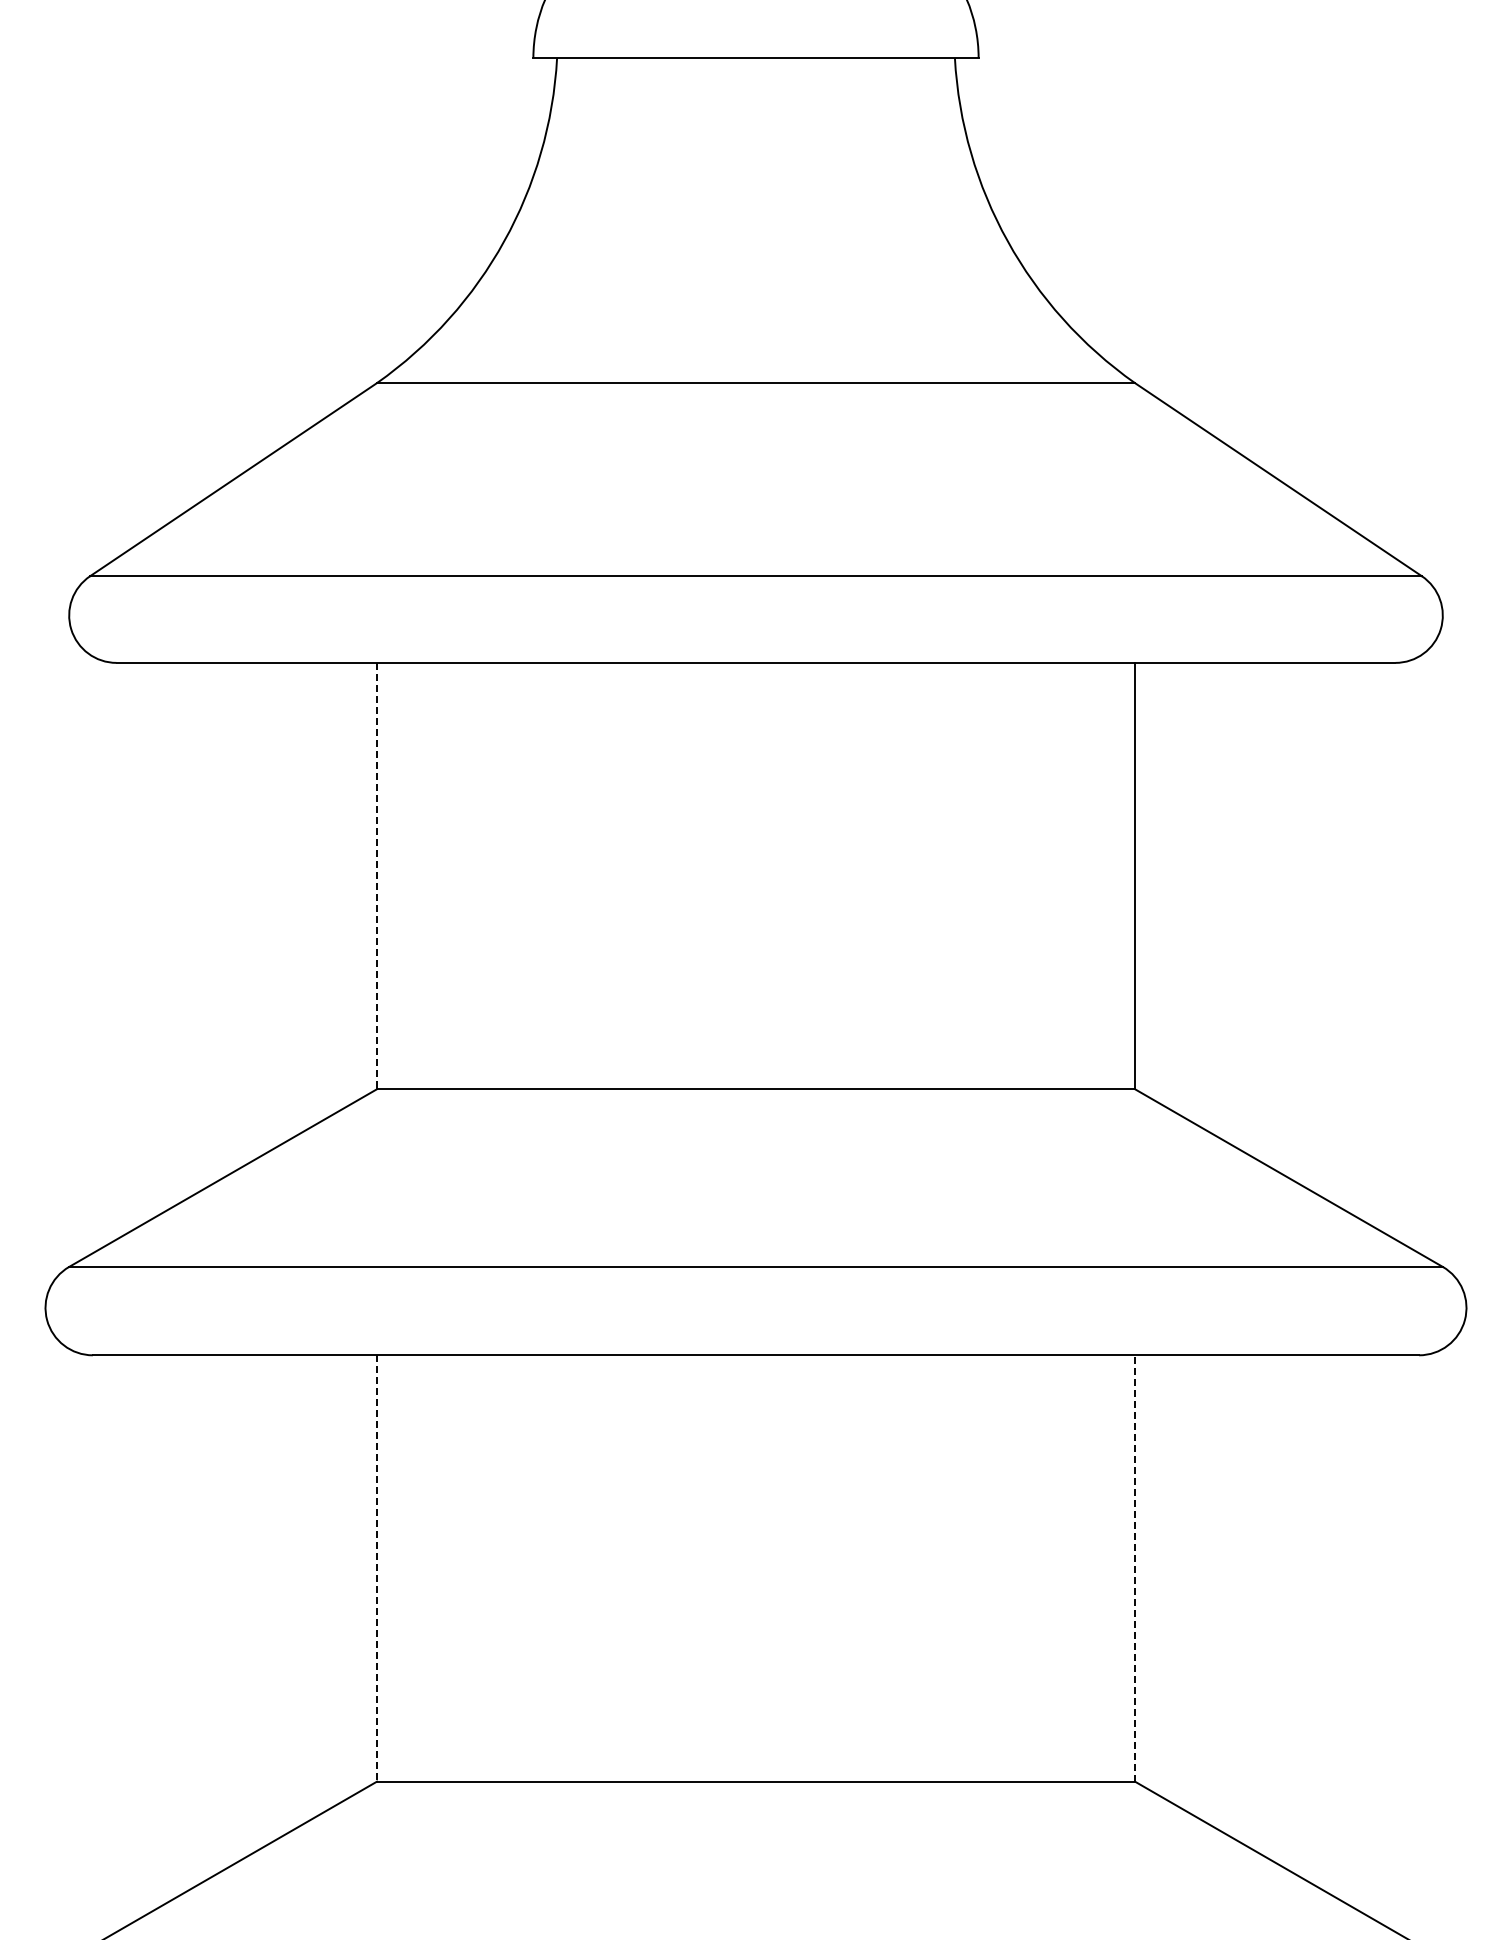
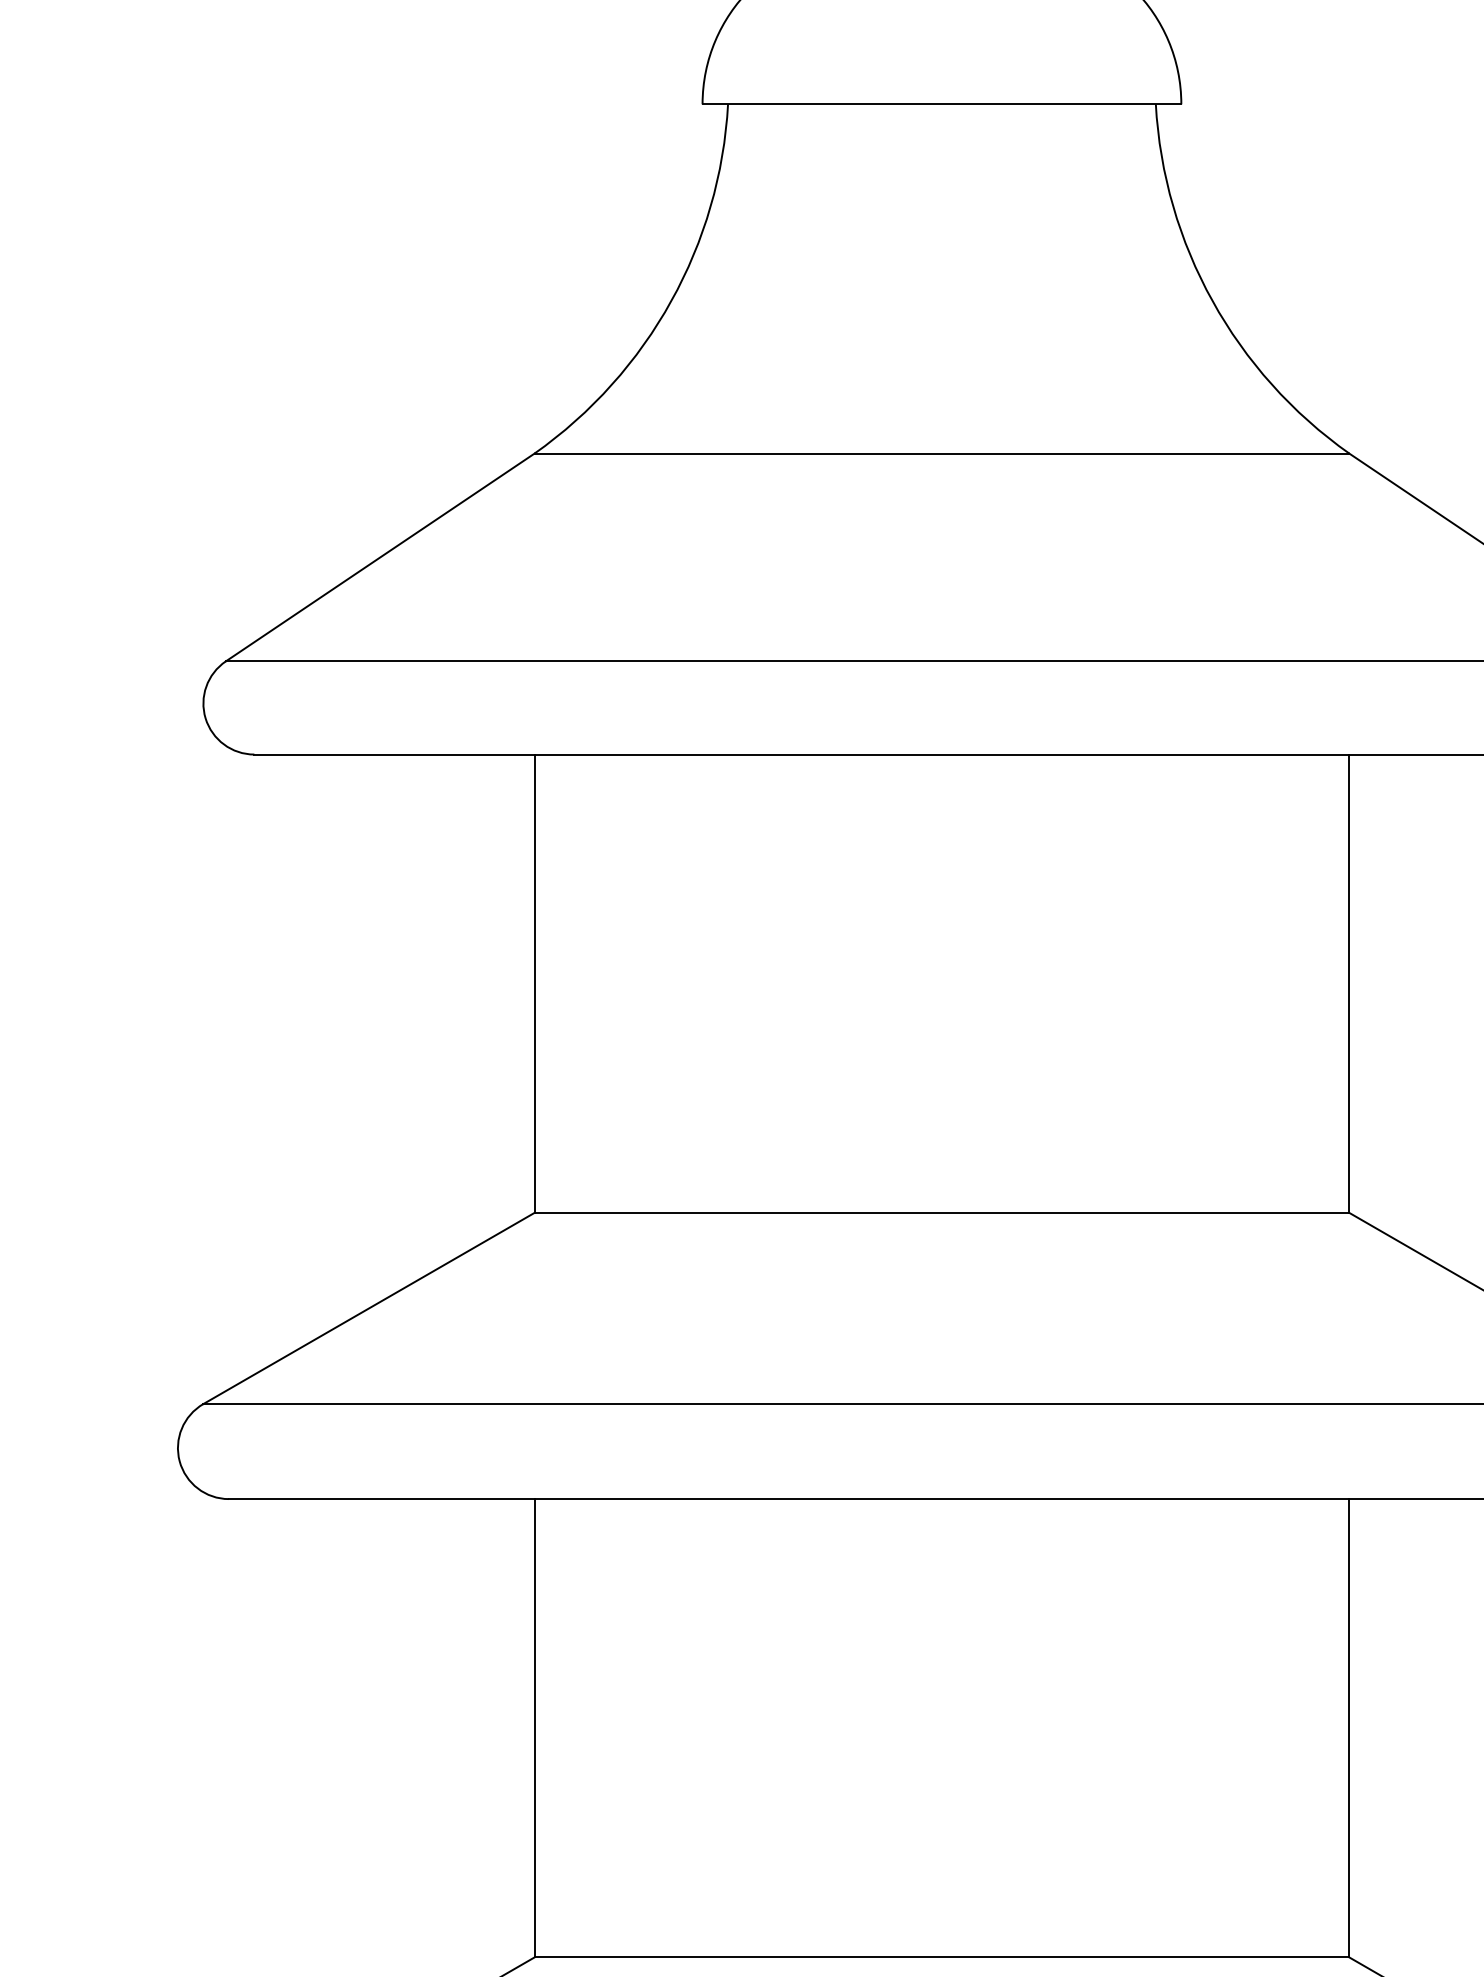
line: (377, 876) -> (534, 984), dashed -> solid
line: (1134, 1567) -> (1348, 1727), dashed -> solid
line: (377, 1568) -> (534, 1728), dashed -> solid

